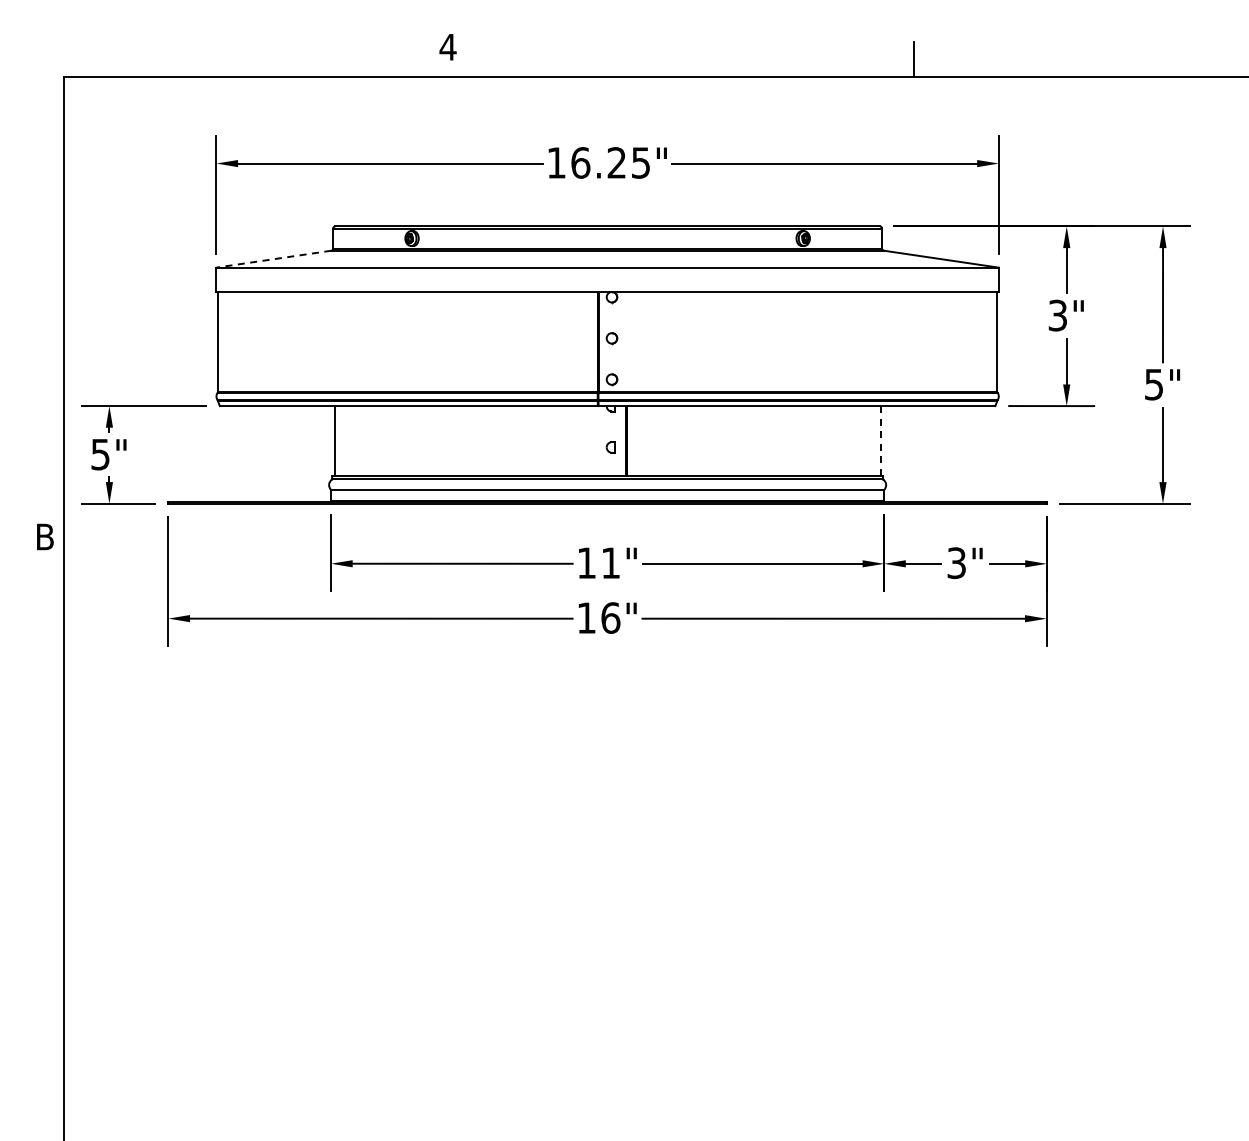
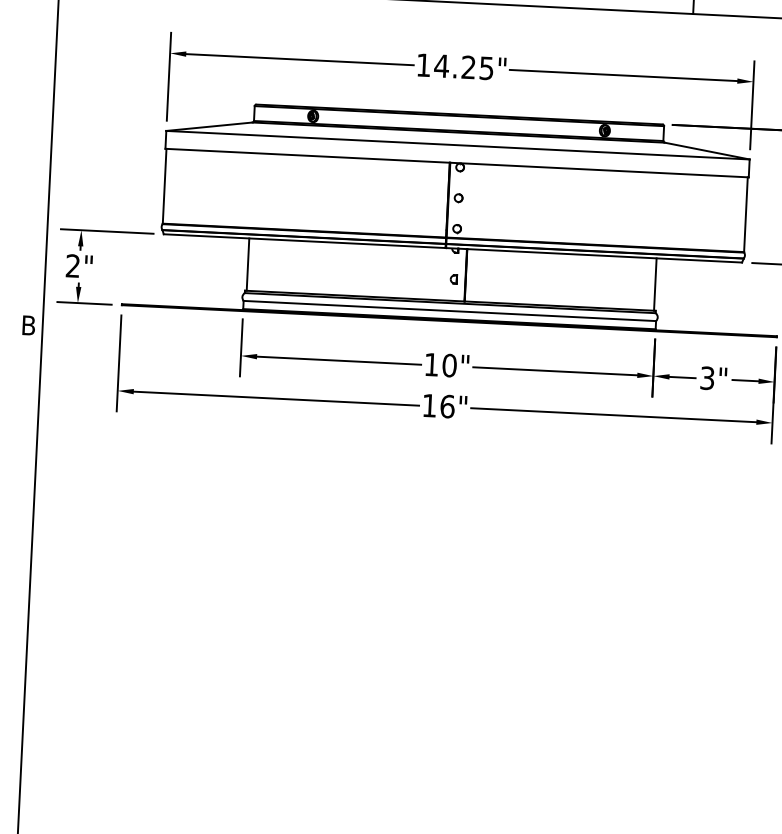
text: (580, 162) -> (441, 65), 16.25" -> 14.25"
line: (273, 259) -> (209, 126), dashed -> solid
line: (880, 441) -> (655, 284), dashed -> solid
text: (100, 454) -> (73, 266), 5" -> 2"
text: (610, 562) -> (449, 365), 11" -> 10"

